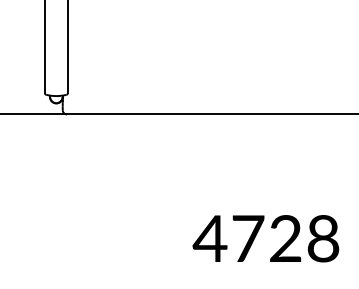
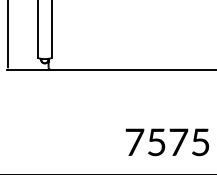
text: (264, 239) -> (166, 142), 4728 -> 7575

